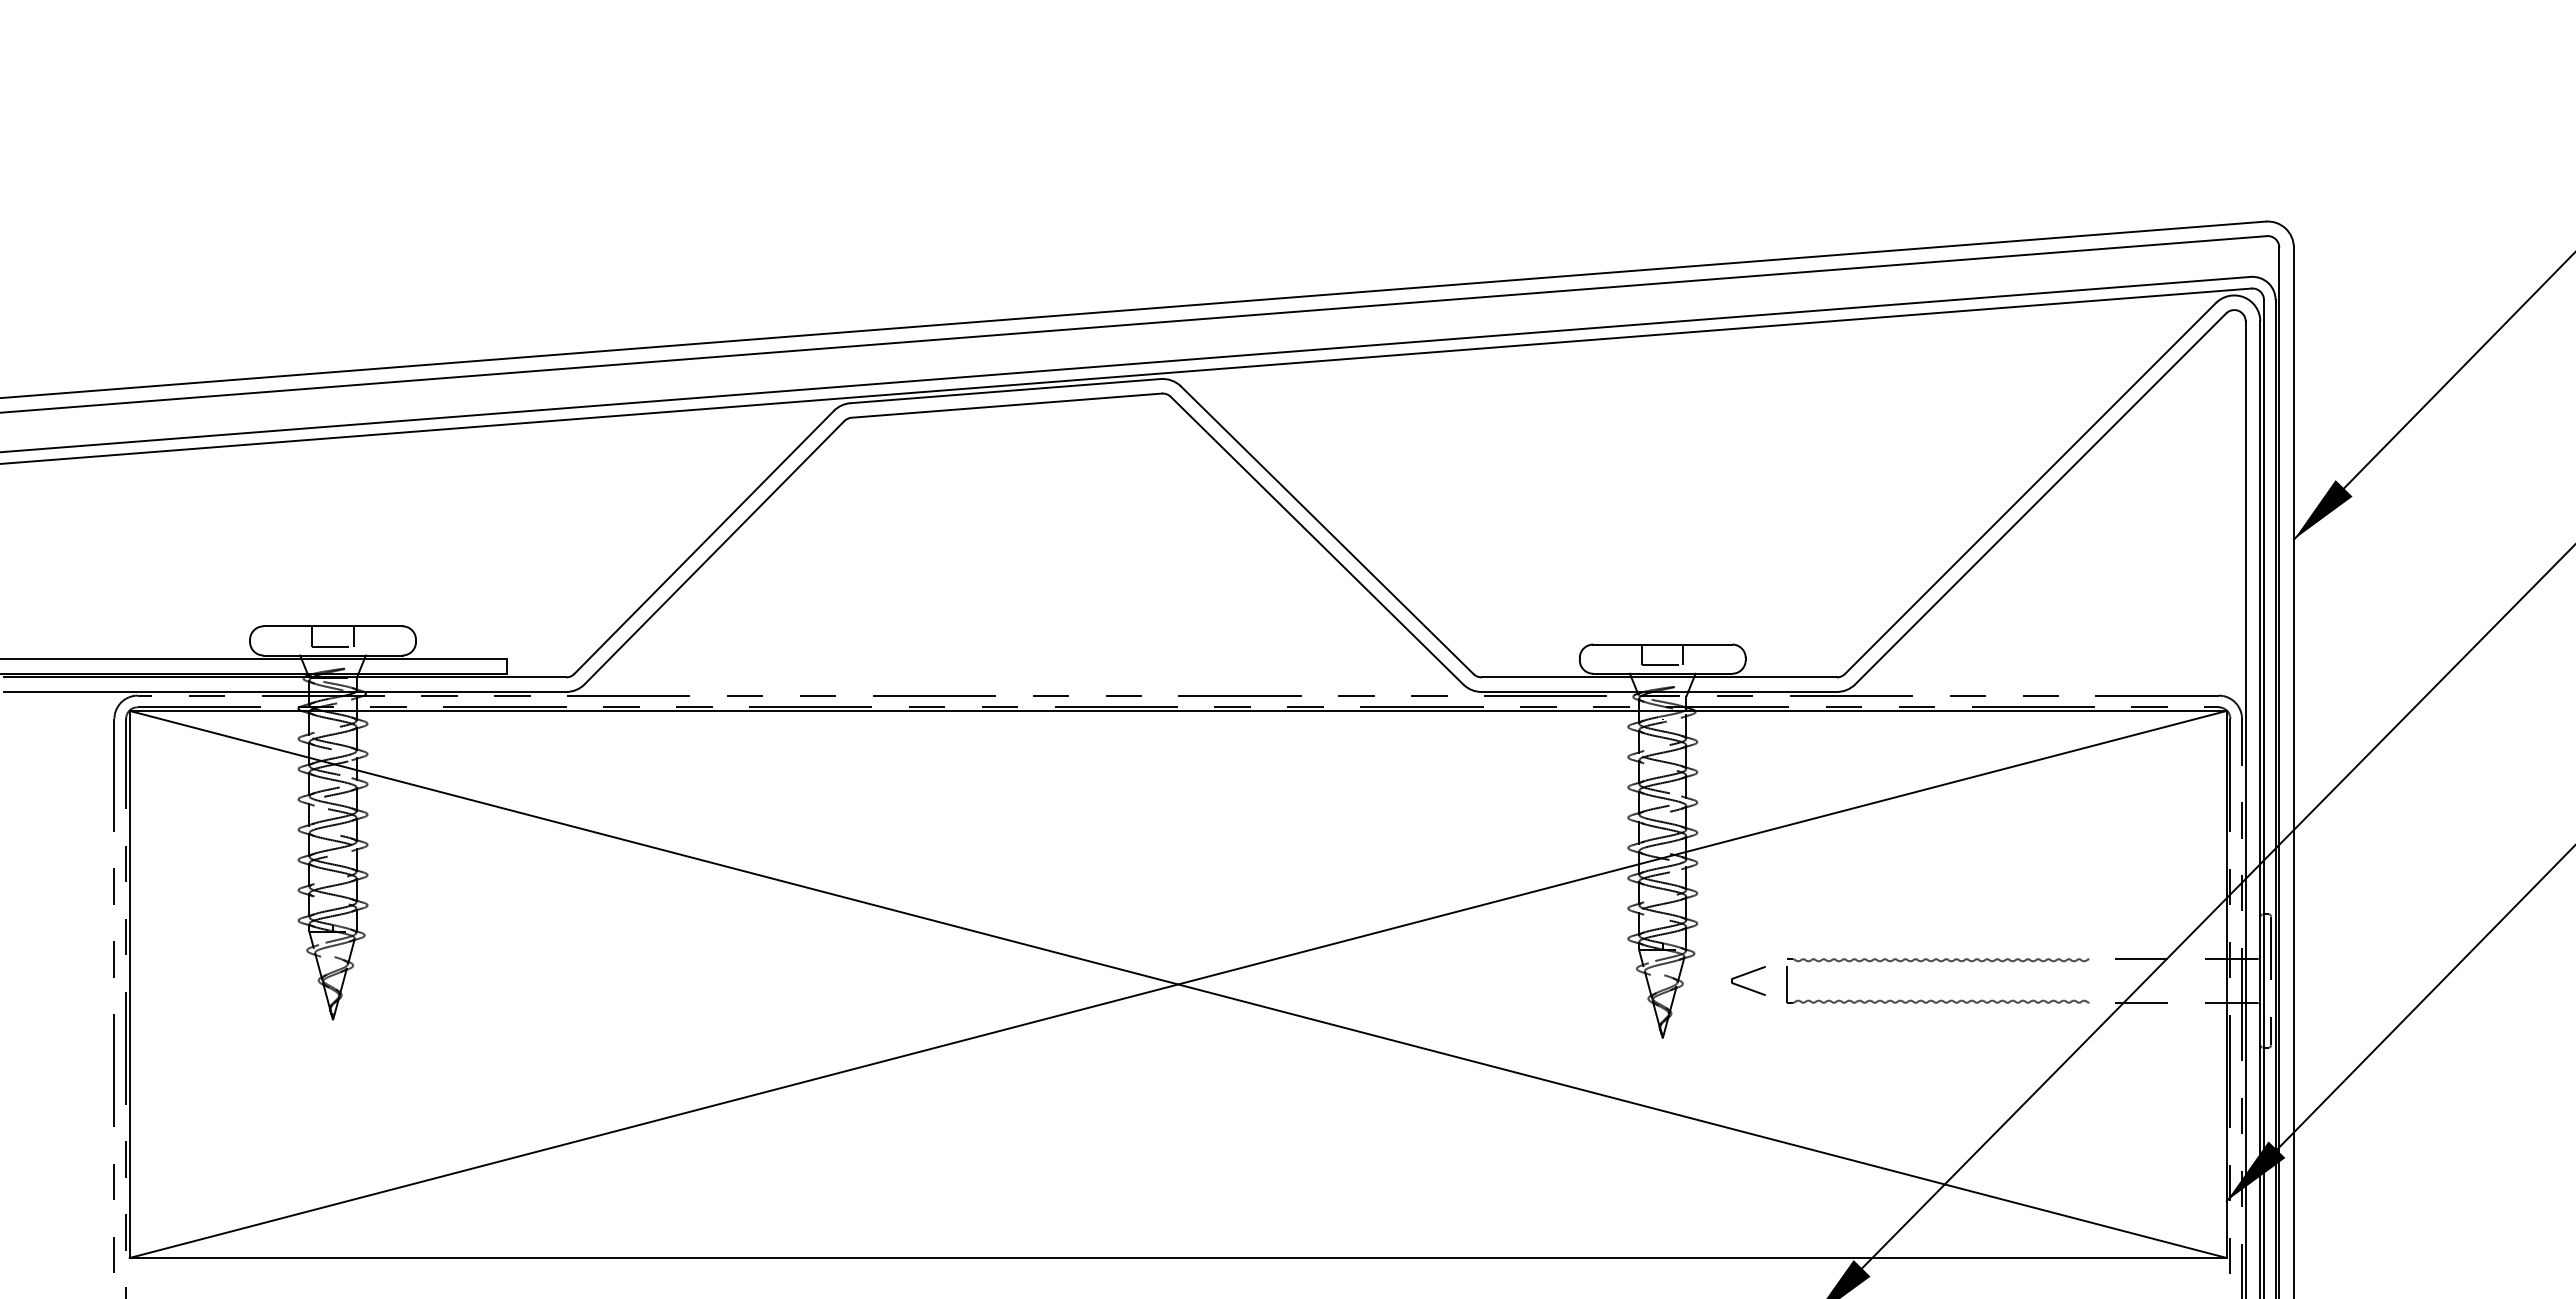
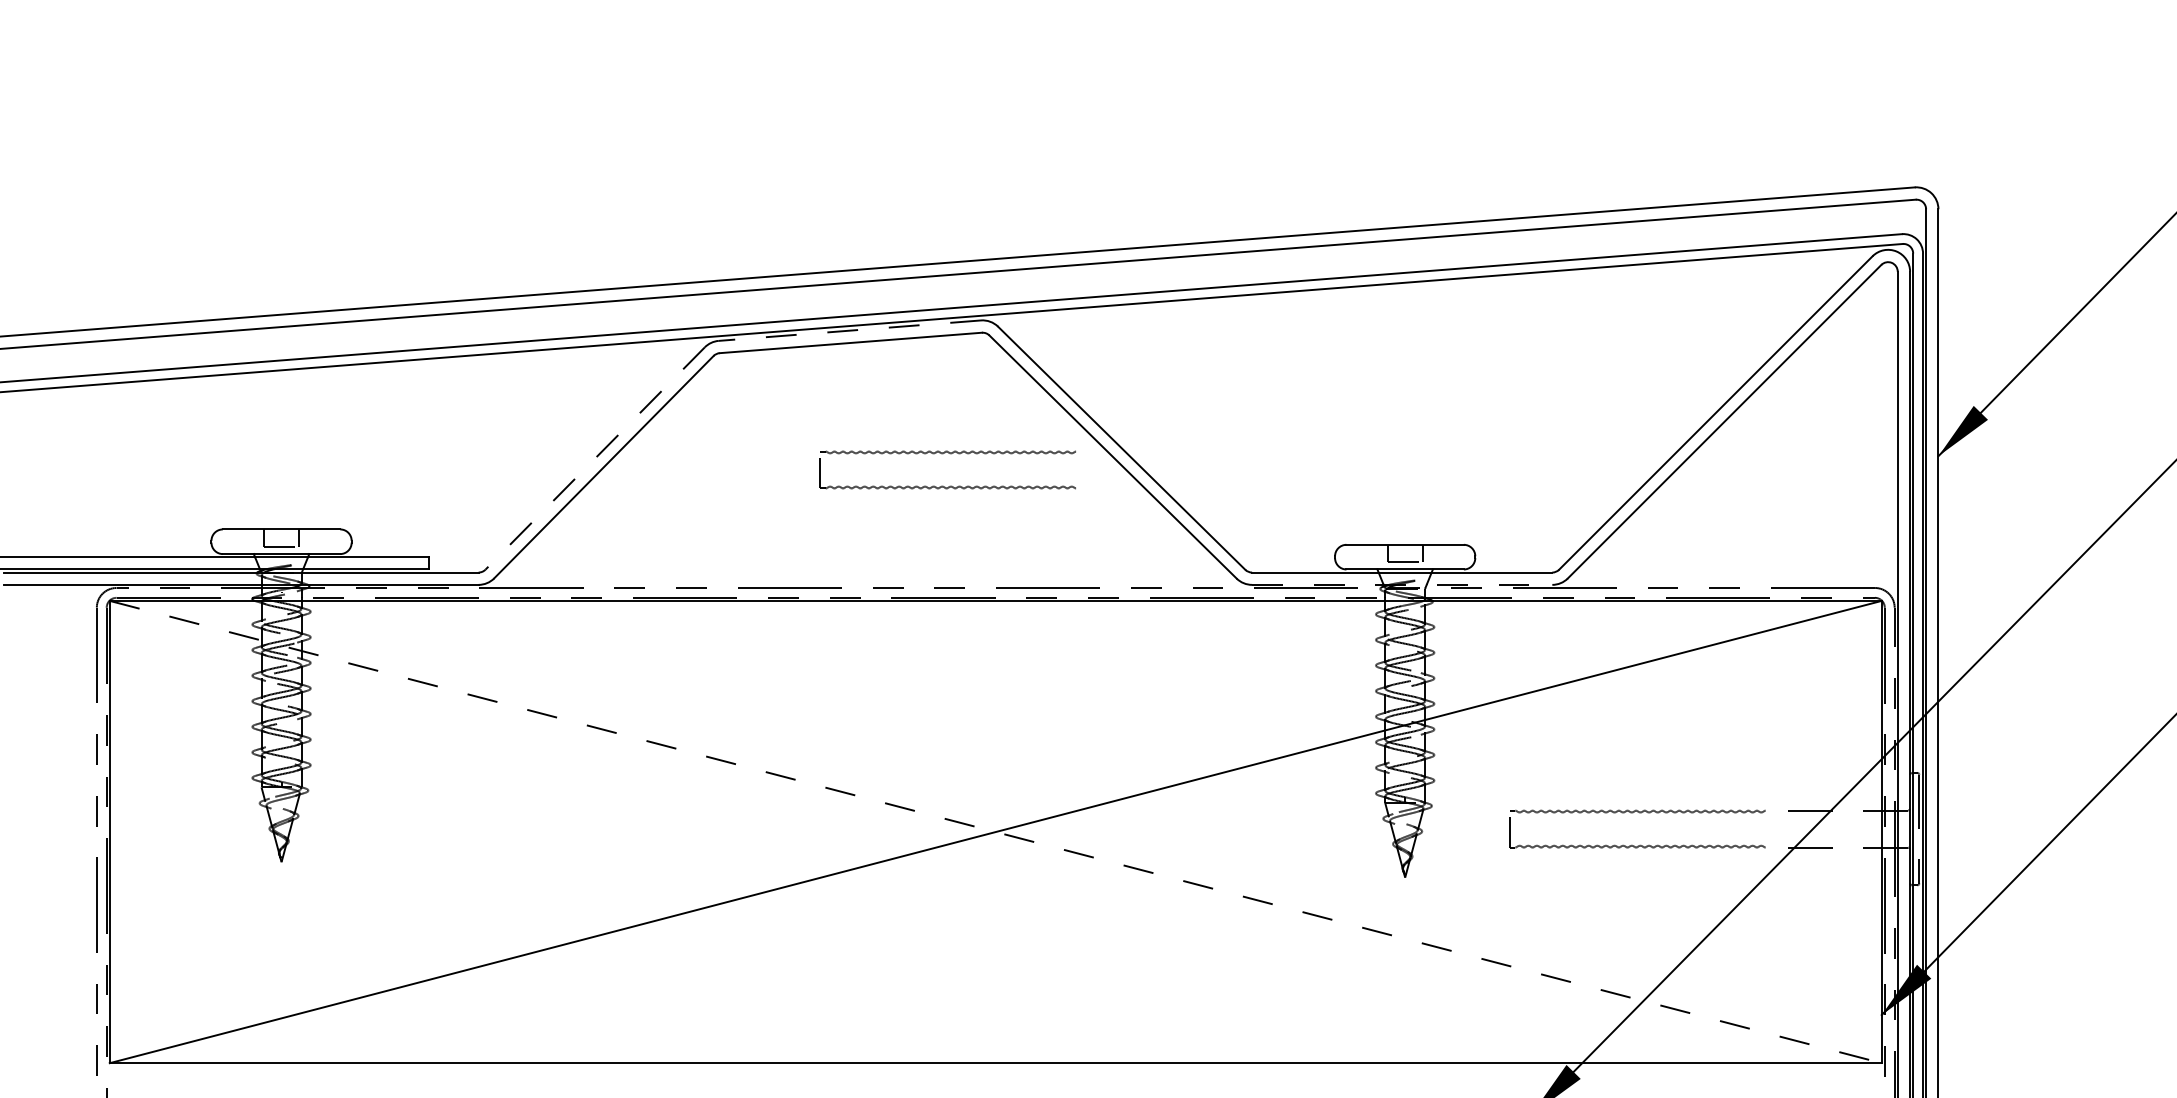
line: (1005, 391) -> (849, 330), solid -> dashed
part: (1124, 537) -> (950, 454), added
line: (704, 542) -> (595, 458), solid -> dashed
line: (1659, 691) -> (1402, 584), solid -> dashed
part: (1747, 974) -> (1476, 823), removed
line: (1178, 984) -> (995, 832), solid -> dashed

